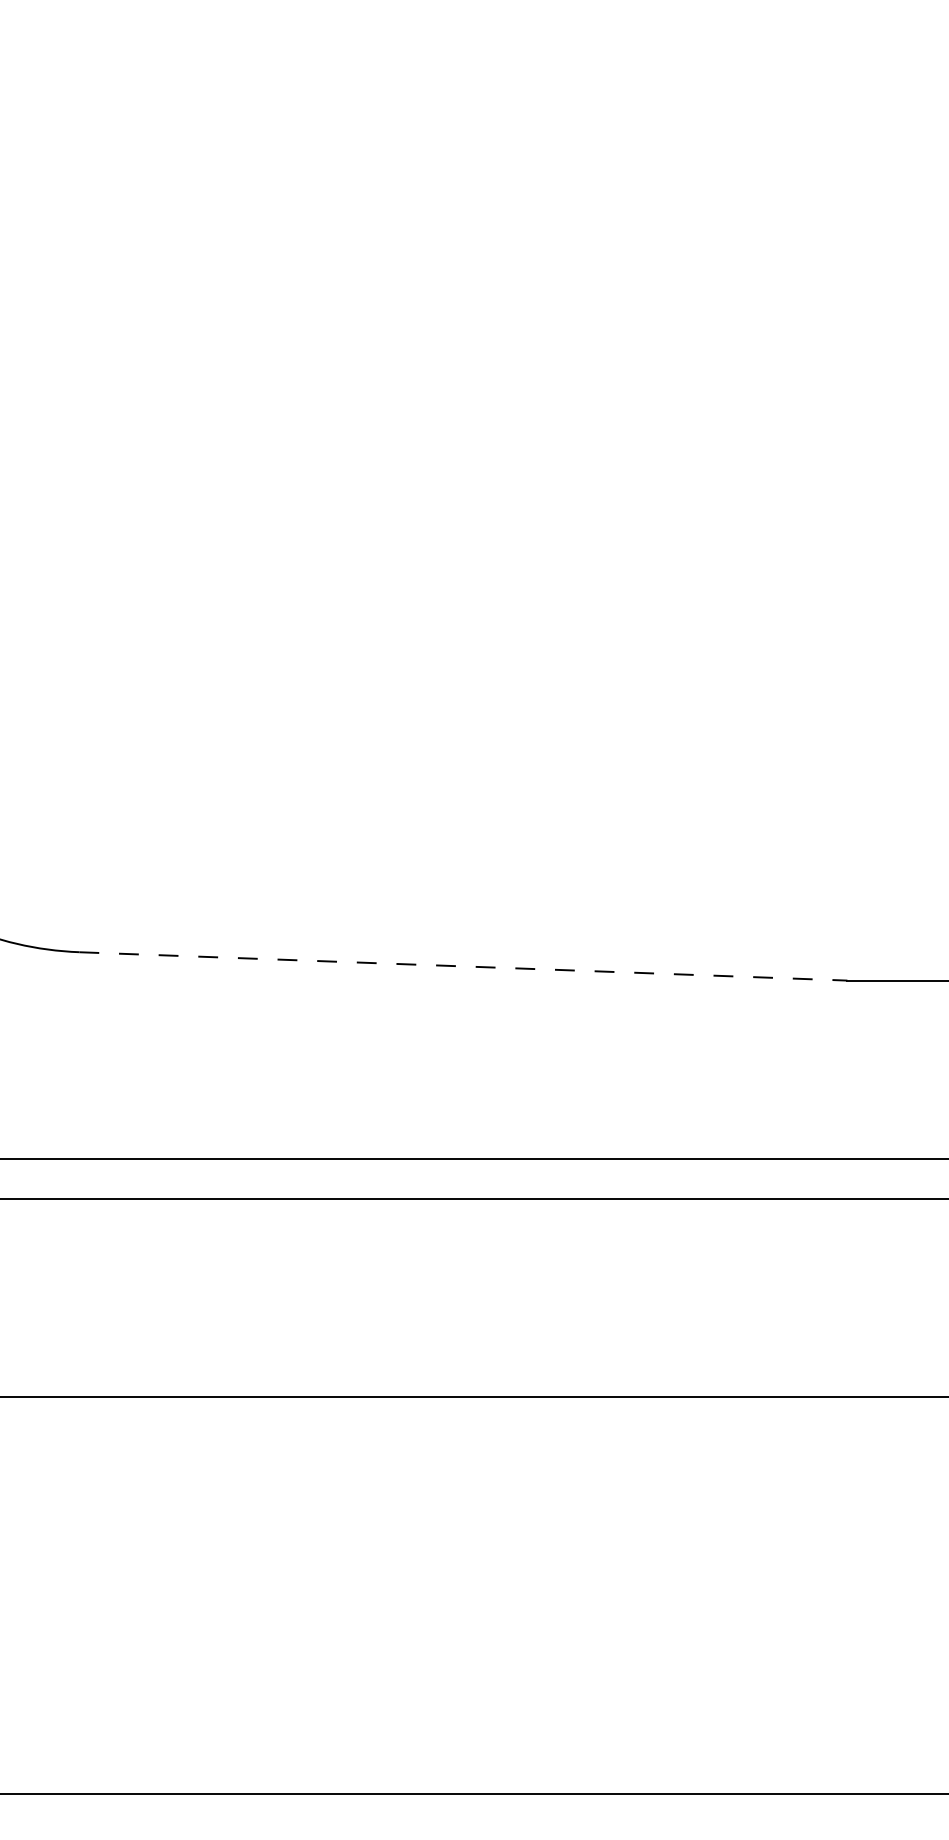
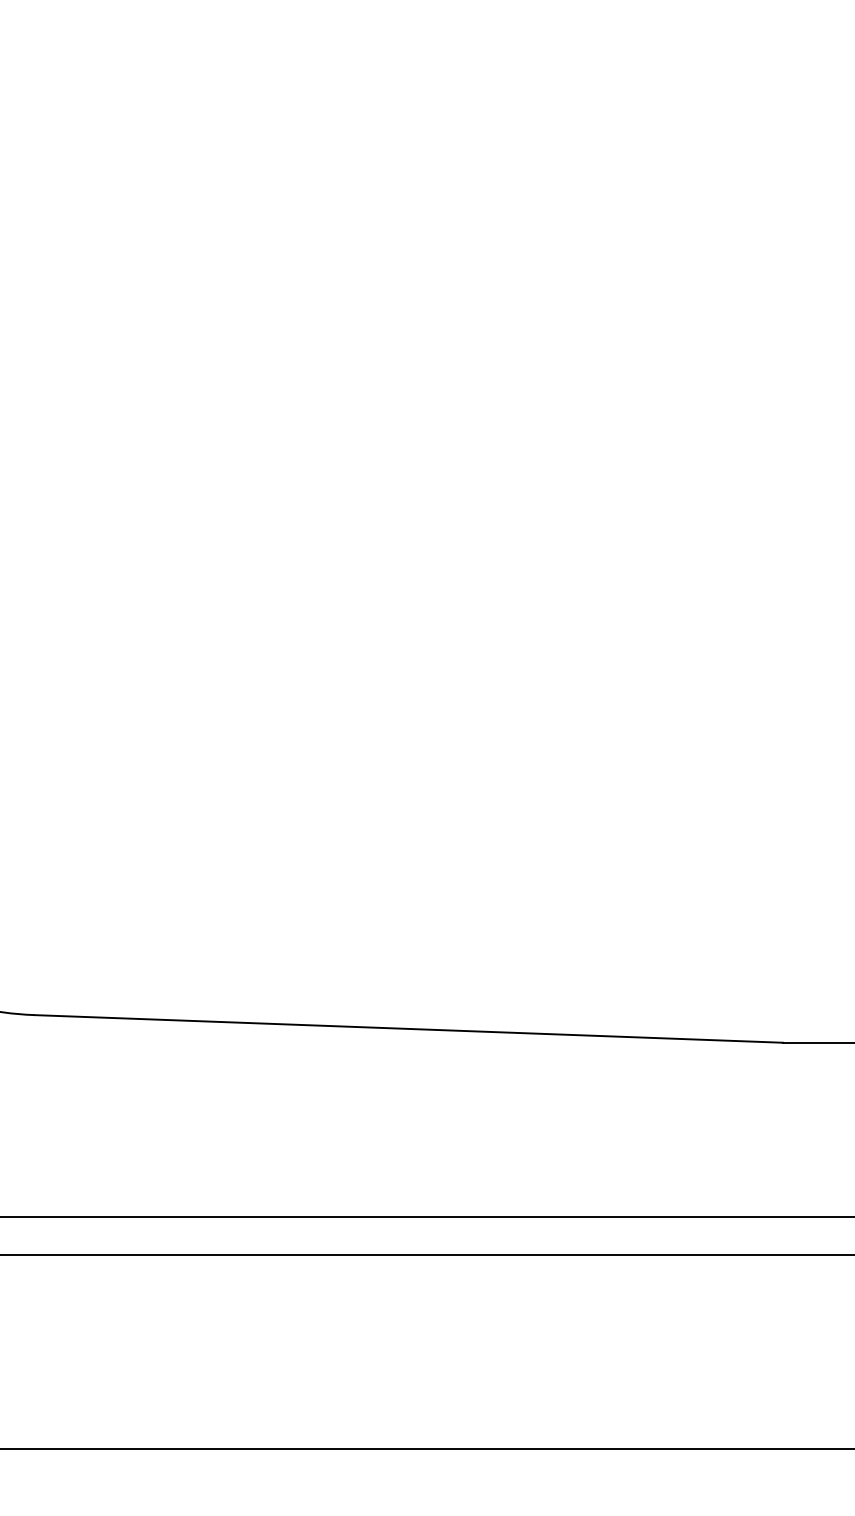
line: (463, 966) -> (408, 1029), dashed -> solid

